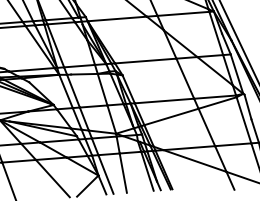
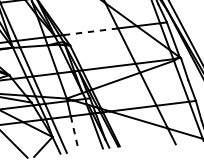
line: (145, 61) -> (90, 32), solid -> dashed
line: (123, 173) -> (75, 134), solid -> dashed

